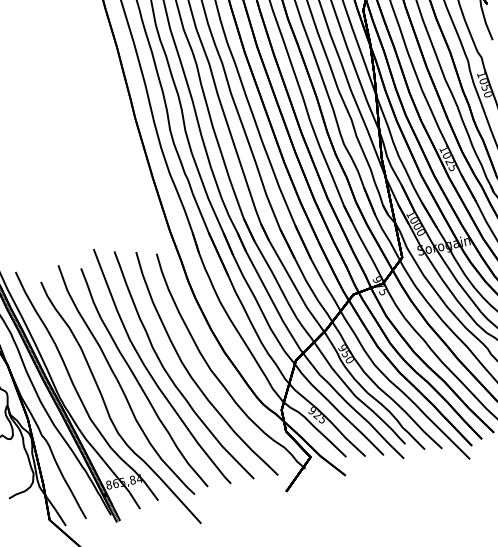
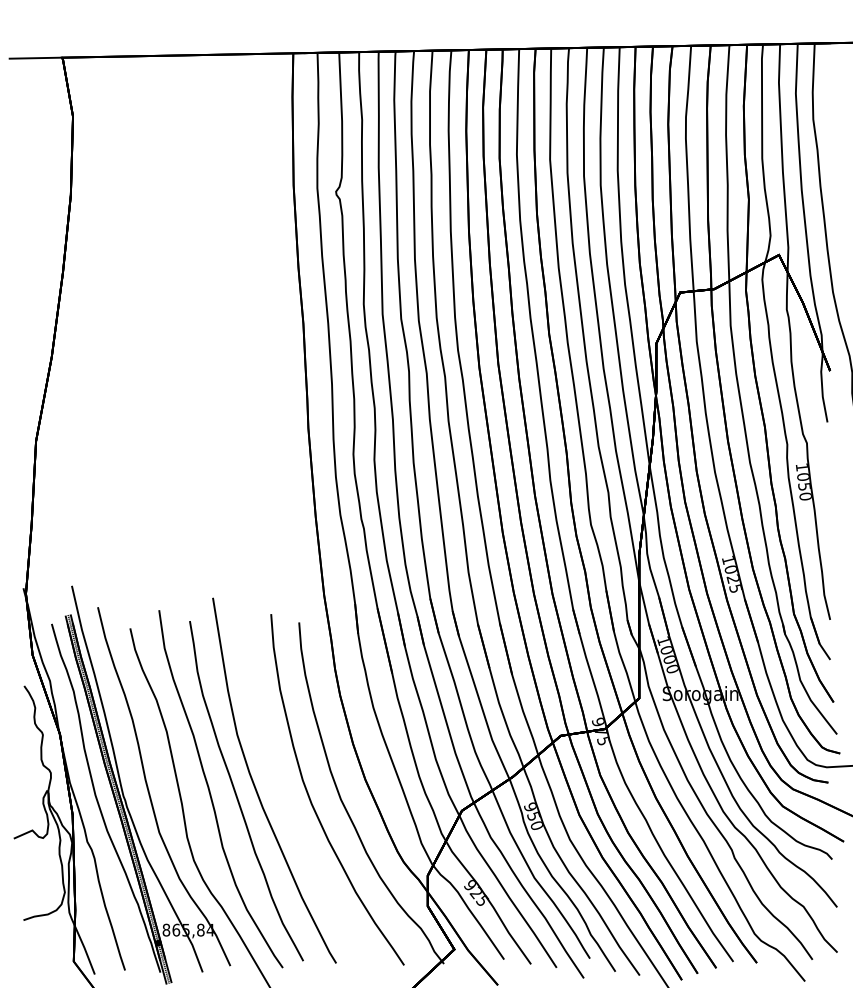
part: (170, 376) -> (282, 796), removed

